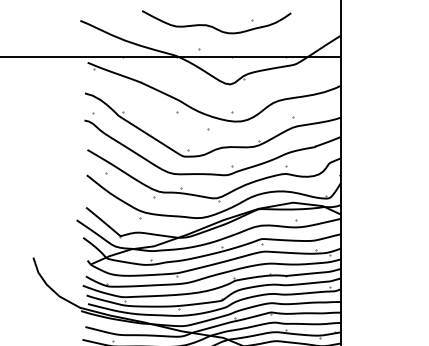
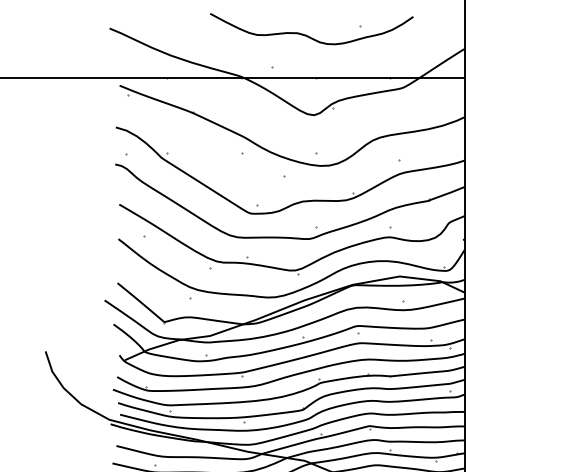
part: (216, 22) -> (311, 29), moved

